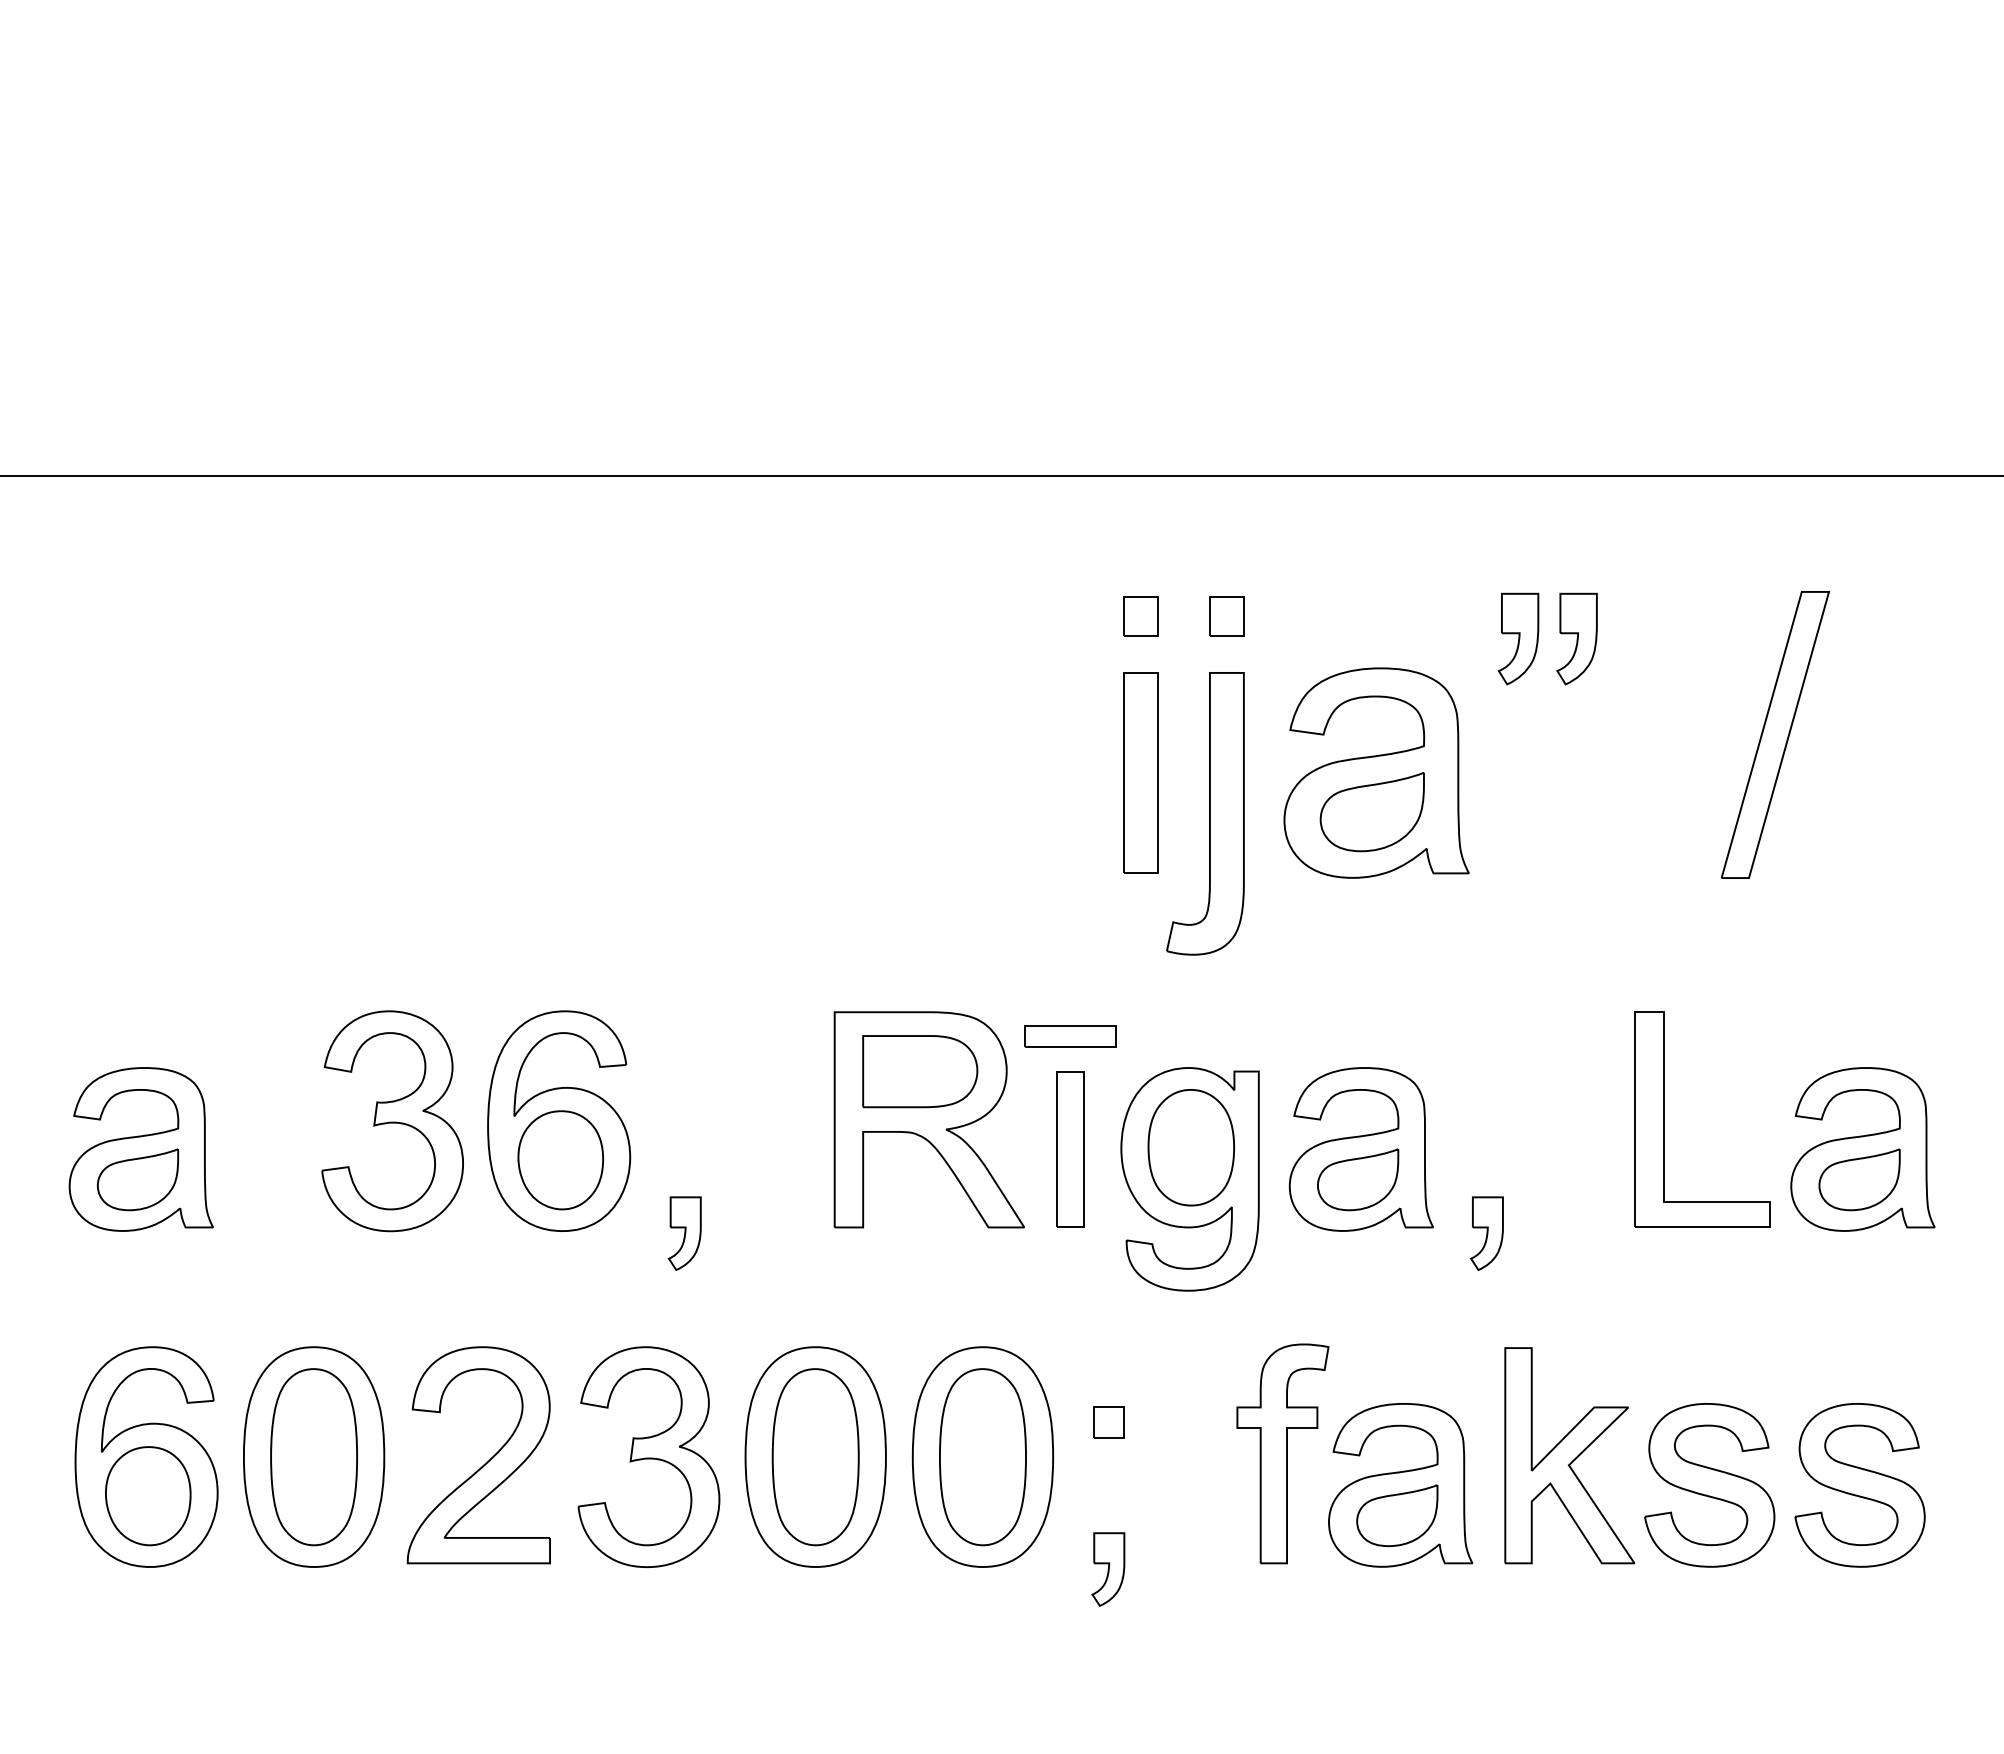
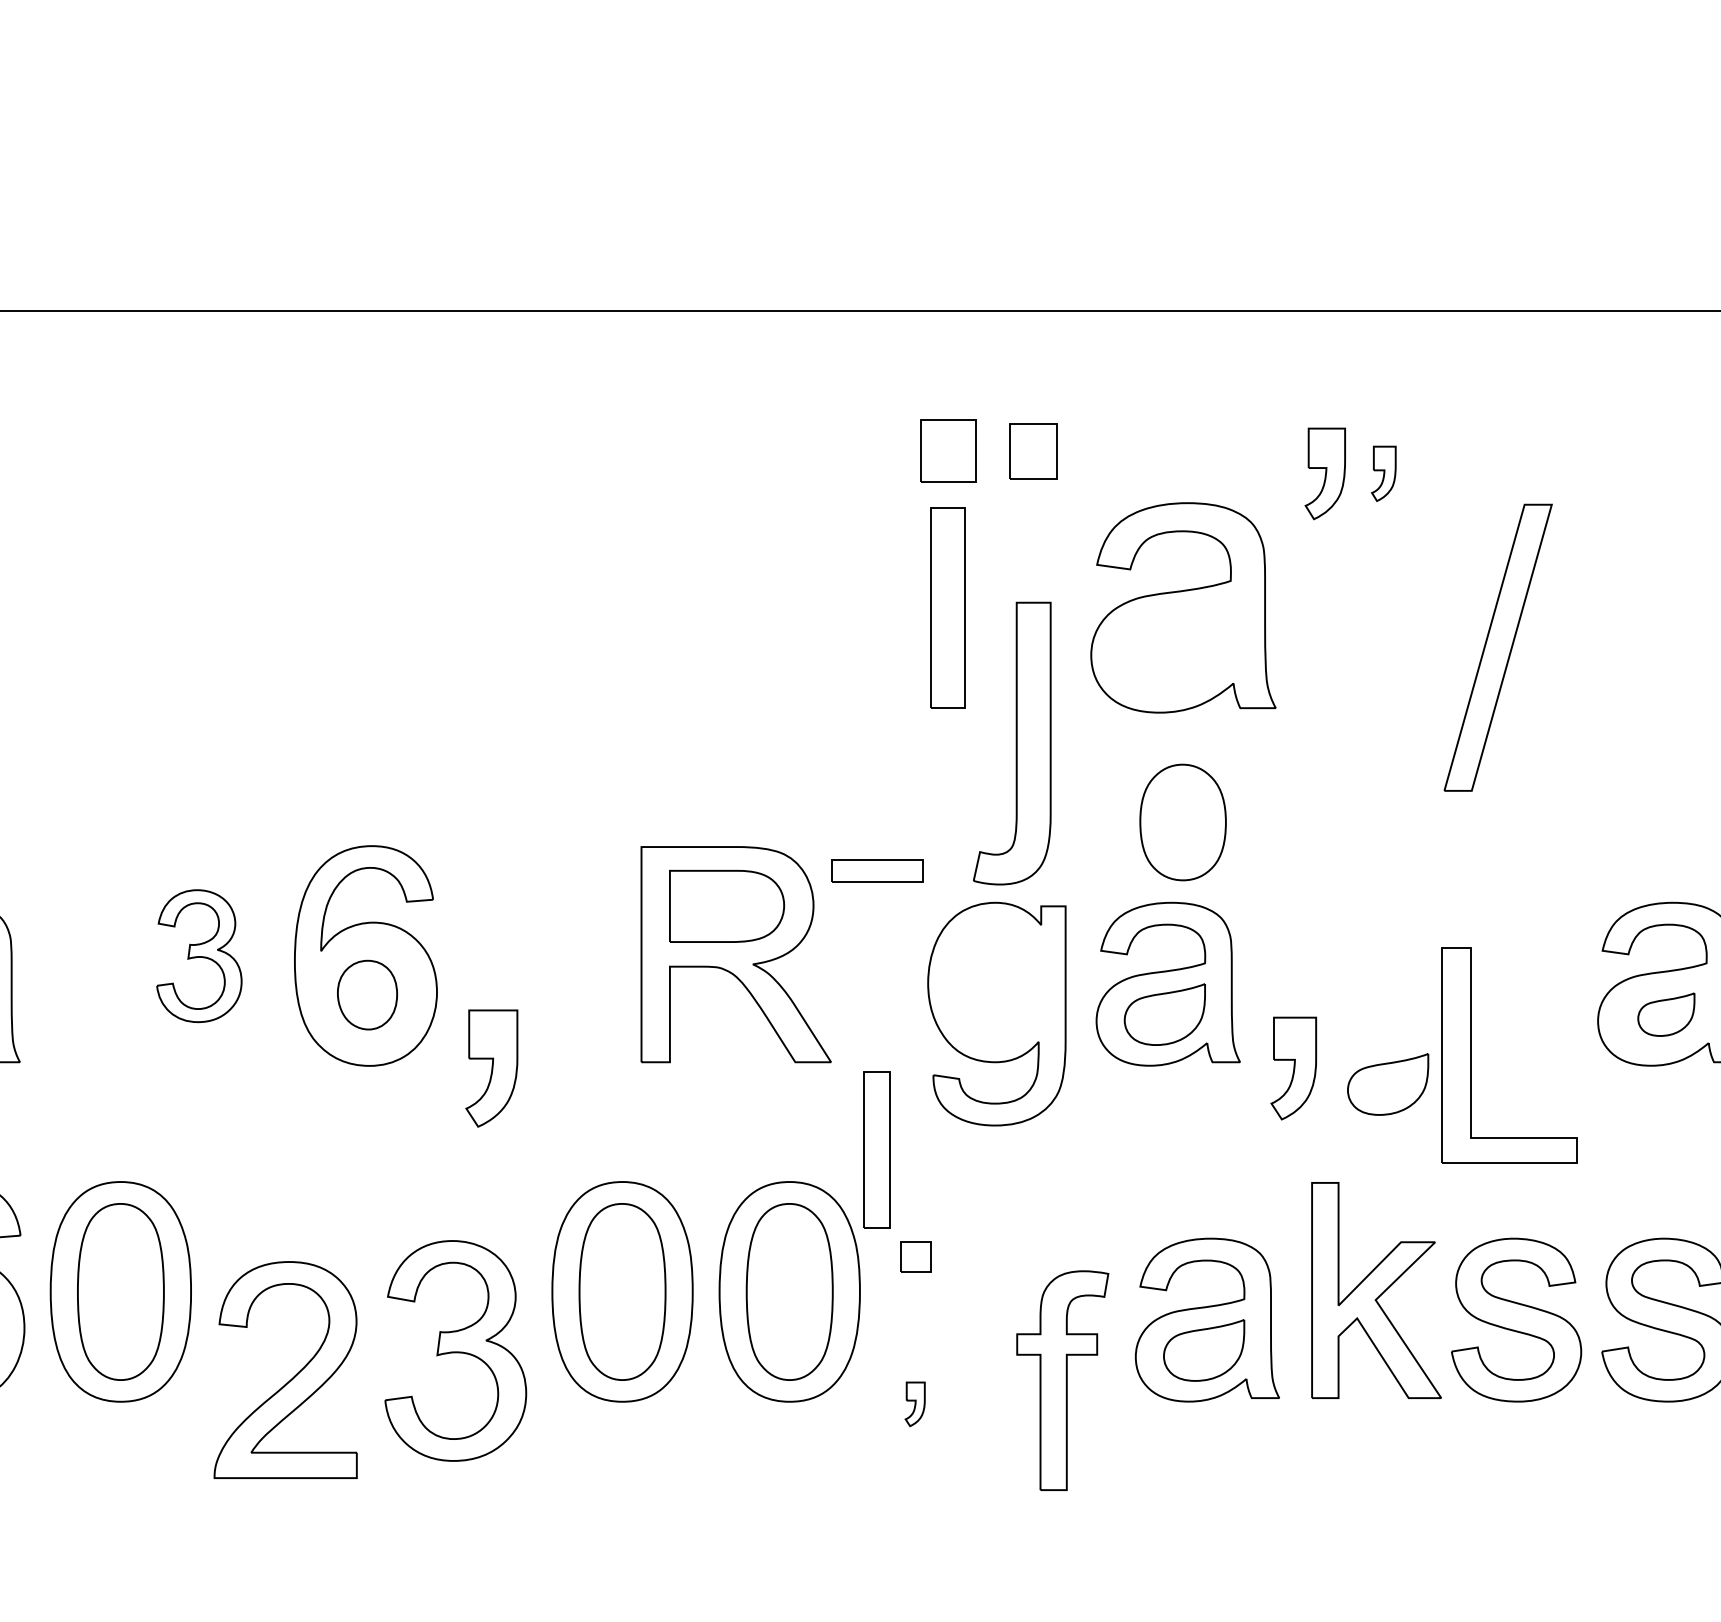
part: (1140, 616) -> (947, 451), size x1.6
part: (1226, 616) -> (1033, 451), size x1.4
part: (1576, 638) -> (1383, 473), size x0.6
part: (1775, 734) -> (1498, 647), moved
part: (1371, 812) -> (1178, 647), removed
part: (1205, 813) -> (1012, 743), moved
part: (1664, 1119) -> (1471, 1055), moved
part: (392, 1121) -> (199, 956), size x0.6
part: (1190, 1147) -> (1182, 822), moved
part: (1070, 1149) -> (877, 1150), moved
part: (560, 1160) -> (367, 995), size x0.7
part: (1859, 1179) -> (1666, 1014), size x0.7
part: (684, 1233) -> (491, 1068), size x1.6
part: (1486, 1233) -> (1293, 1068), size x1.4
part: (1581, 1249) -> (1388, 1084), added
part: (1282, 1453) -> (1062, 1380), moved
part: (648, 1456) -> (455, 1350), moved
part: (484, 1463) -> (291, 1378), moved
part: (1108, 1569) -> (915, 1404), size x0.6

